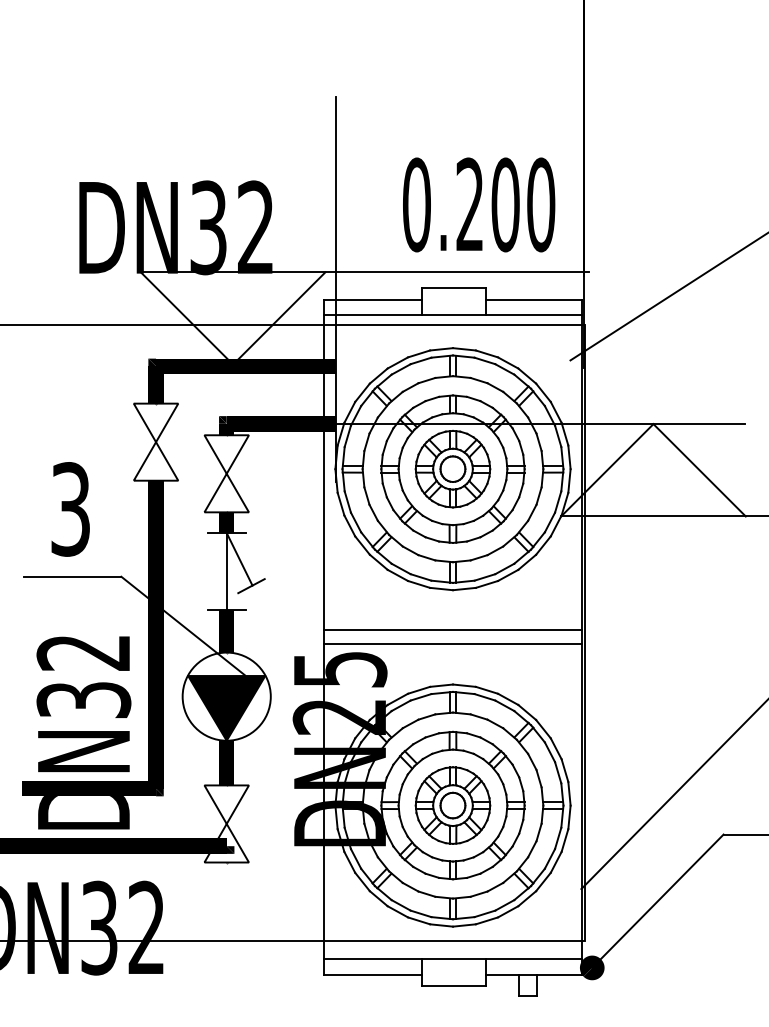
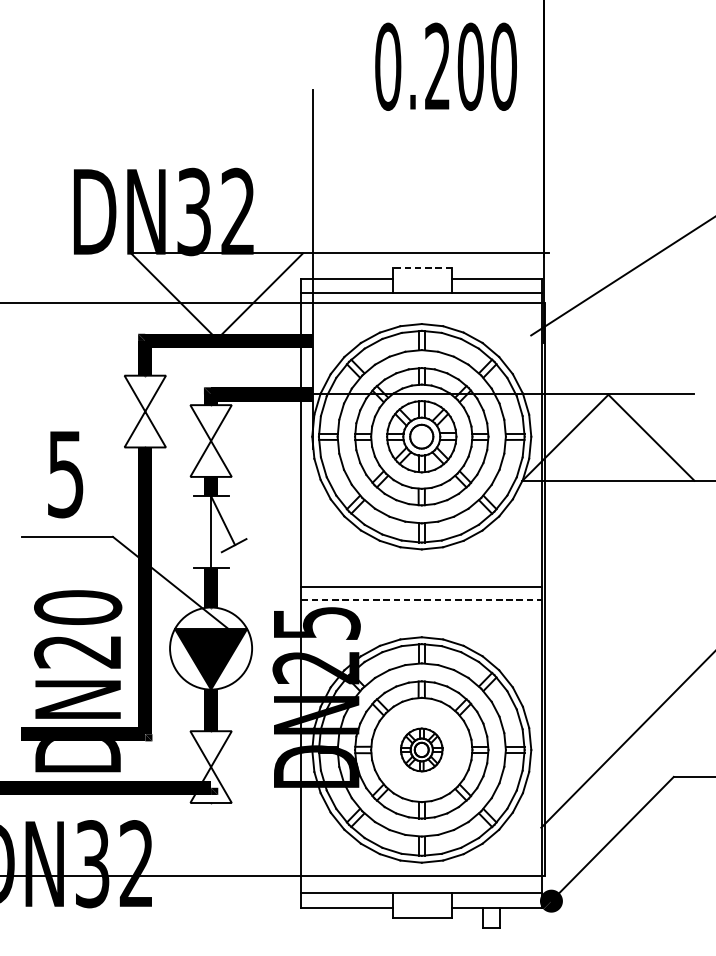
text: (479, 204) -> (446, 66), moved
line: (453, 288) -> (422, 268), solid -> dashed
text: (70, 509) -> (65, 474), 3 -> 5
line: (453, 644) -> (422, 599), solid -> dashed
text: (83, 676) -> (77, 629), DN32 -> DN20
part: (452, 805) -> (421, 749), size x0.6

